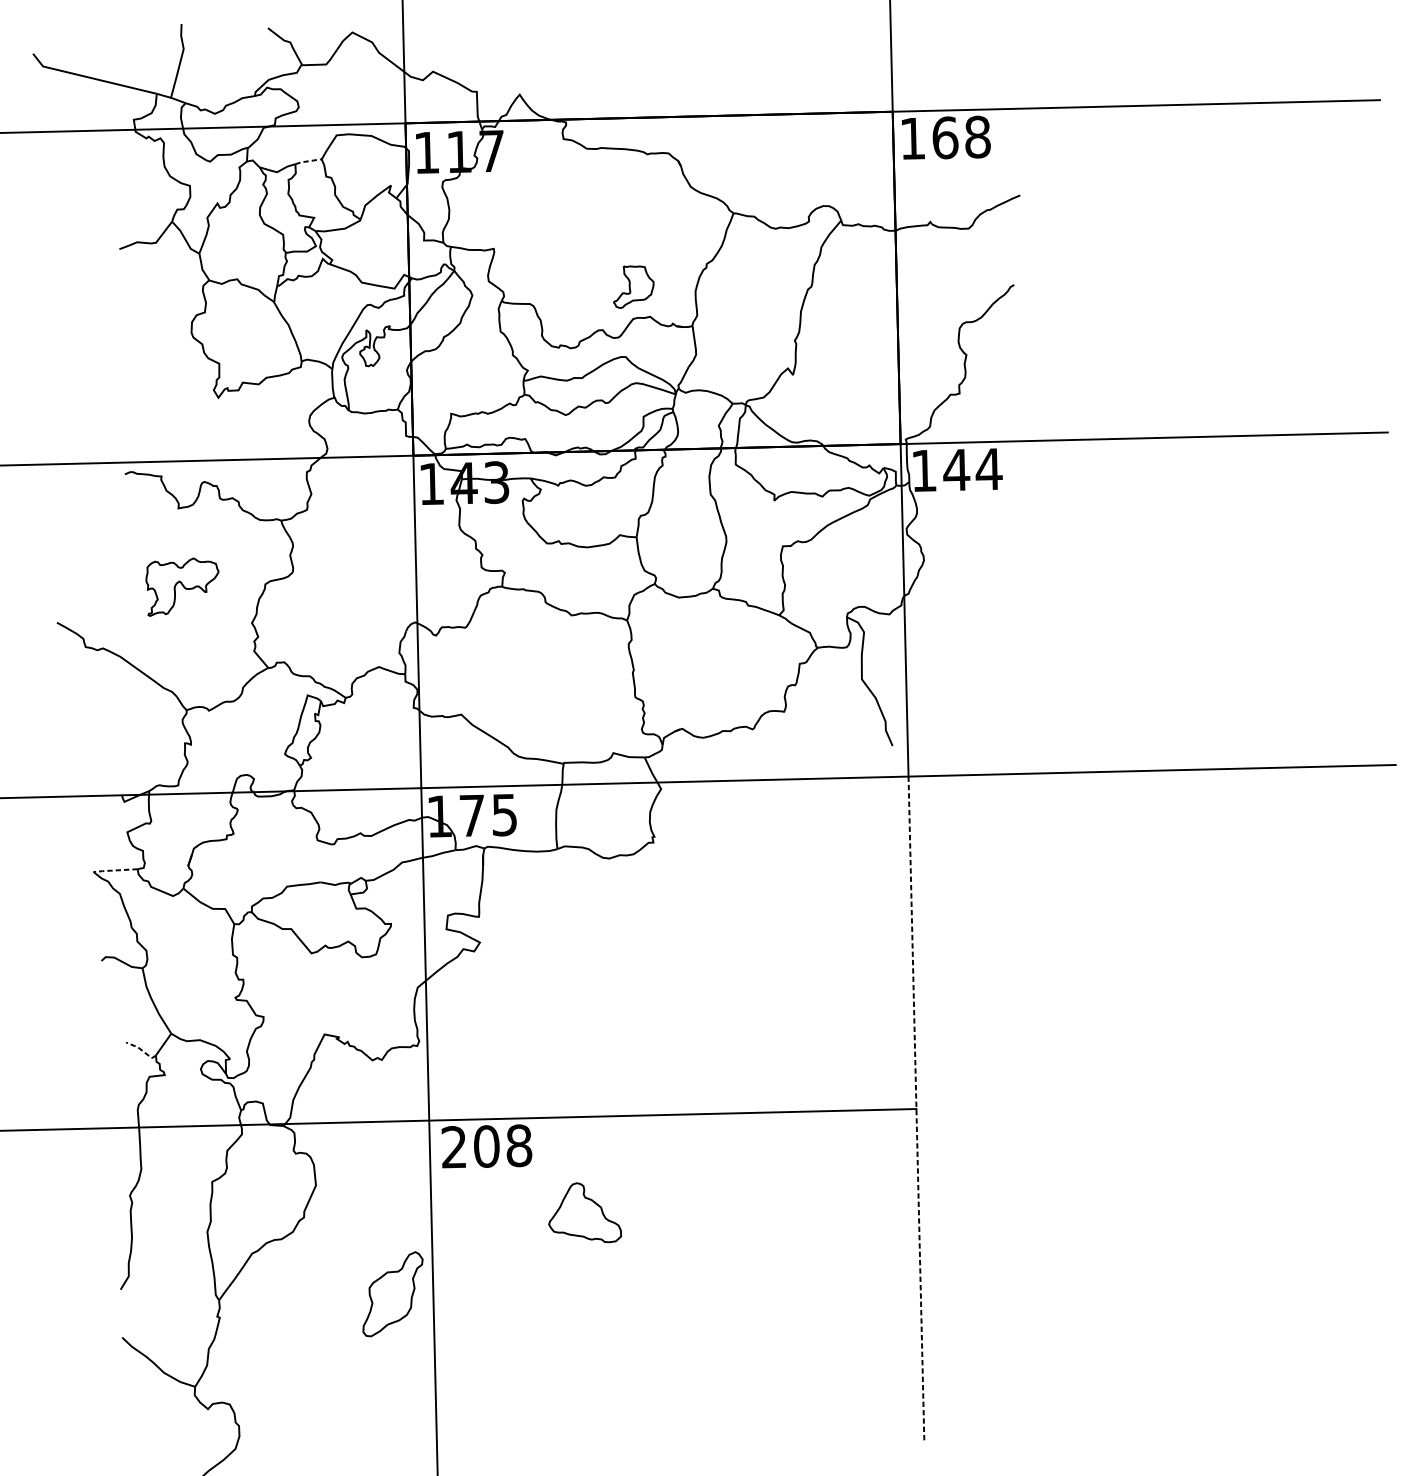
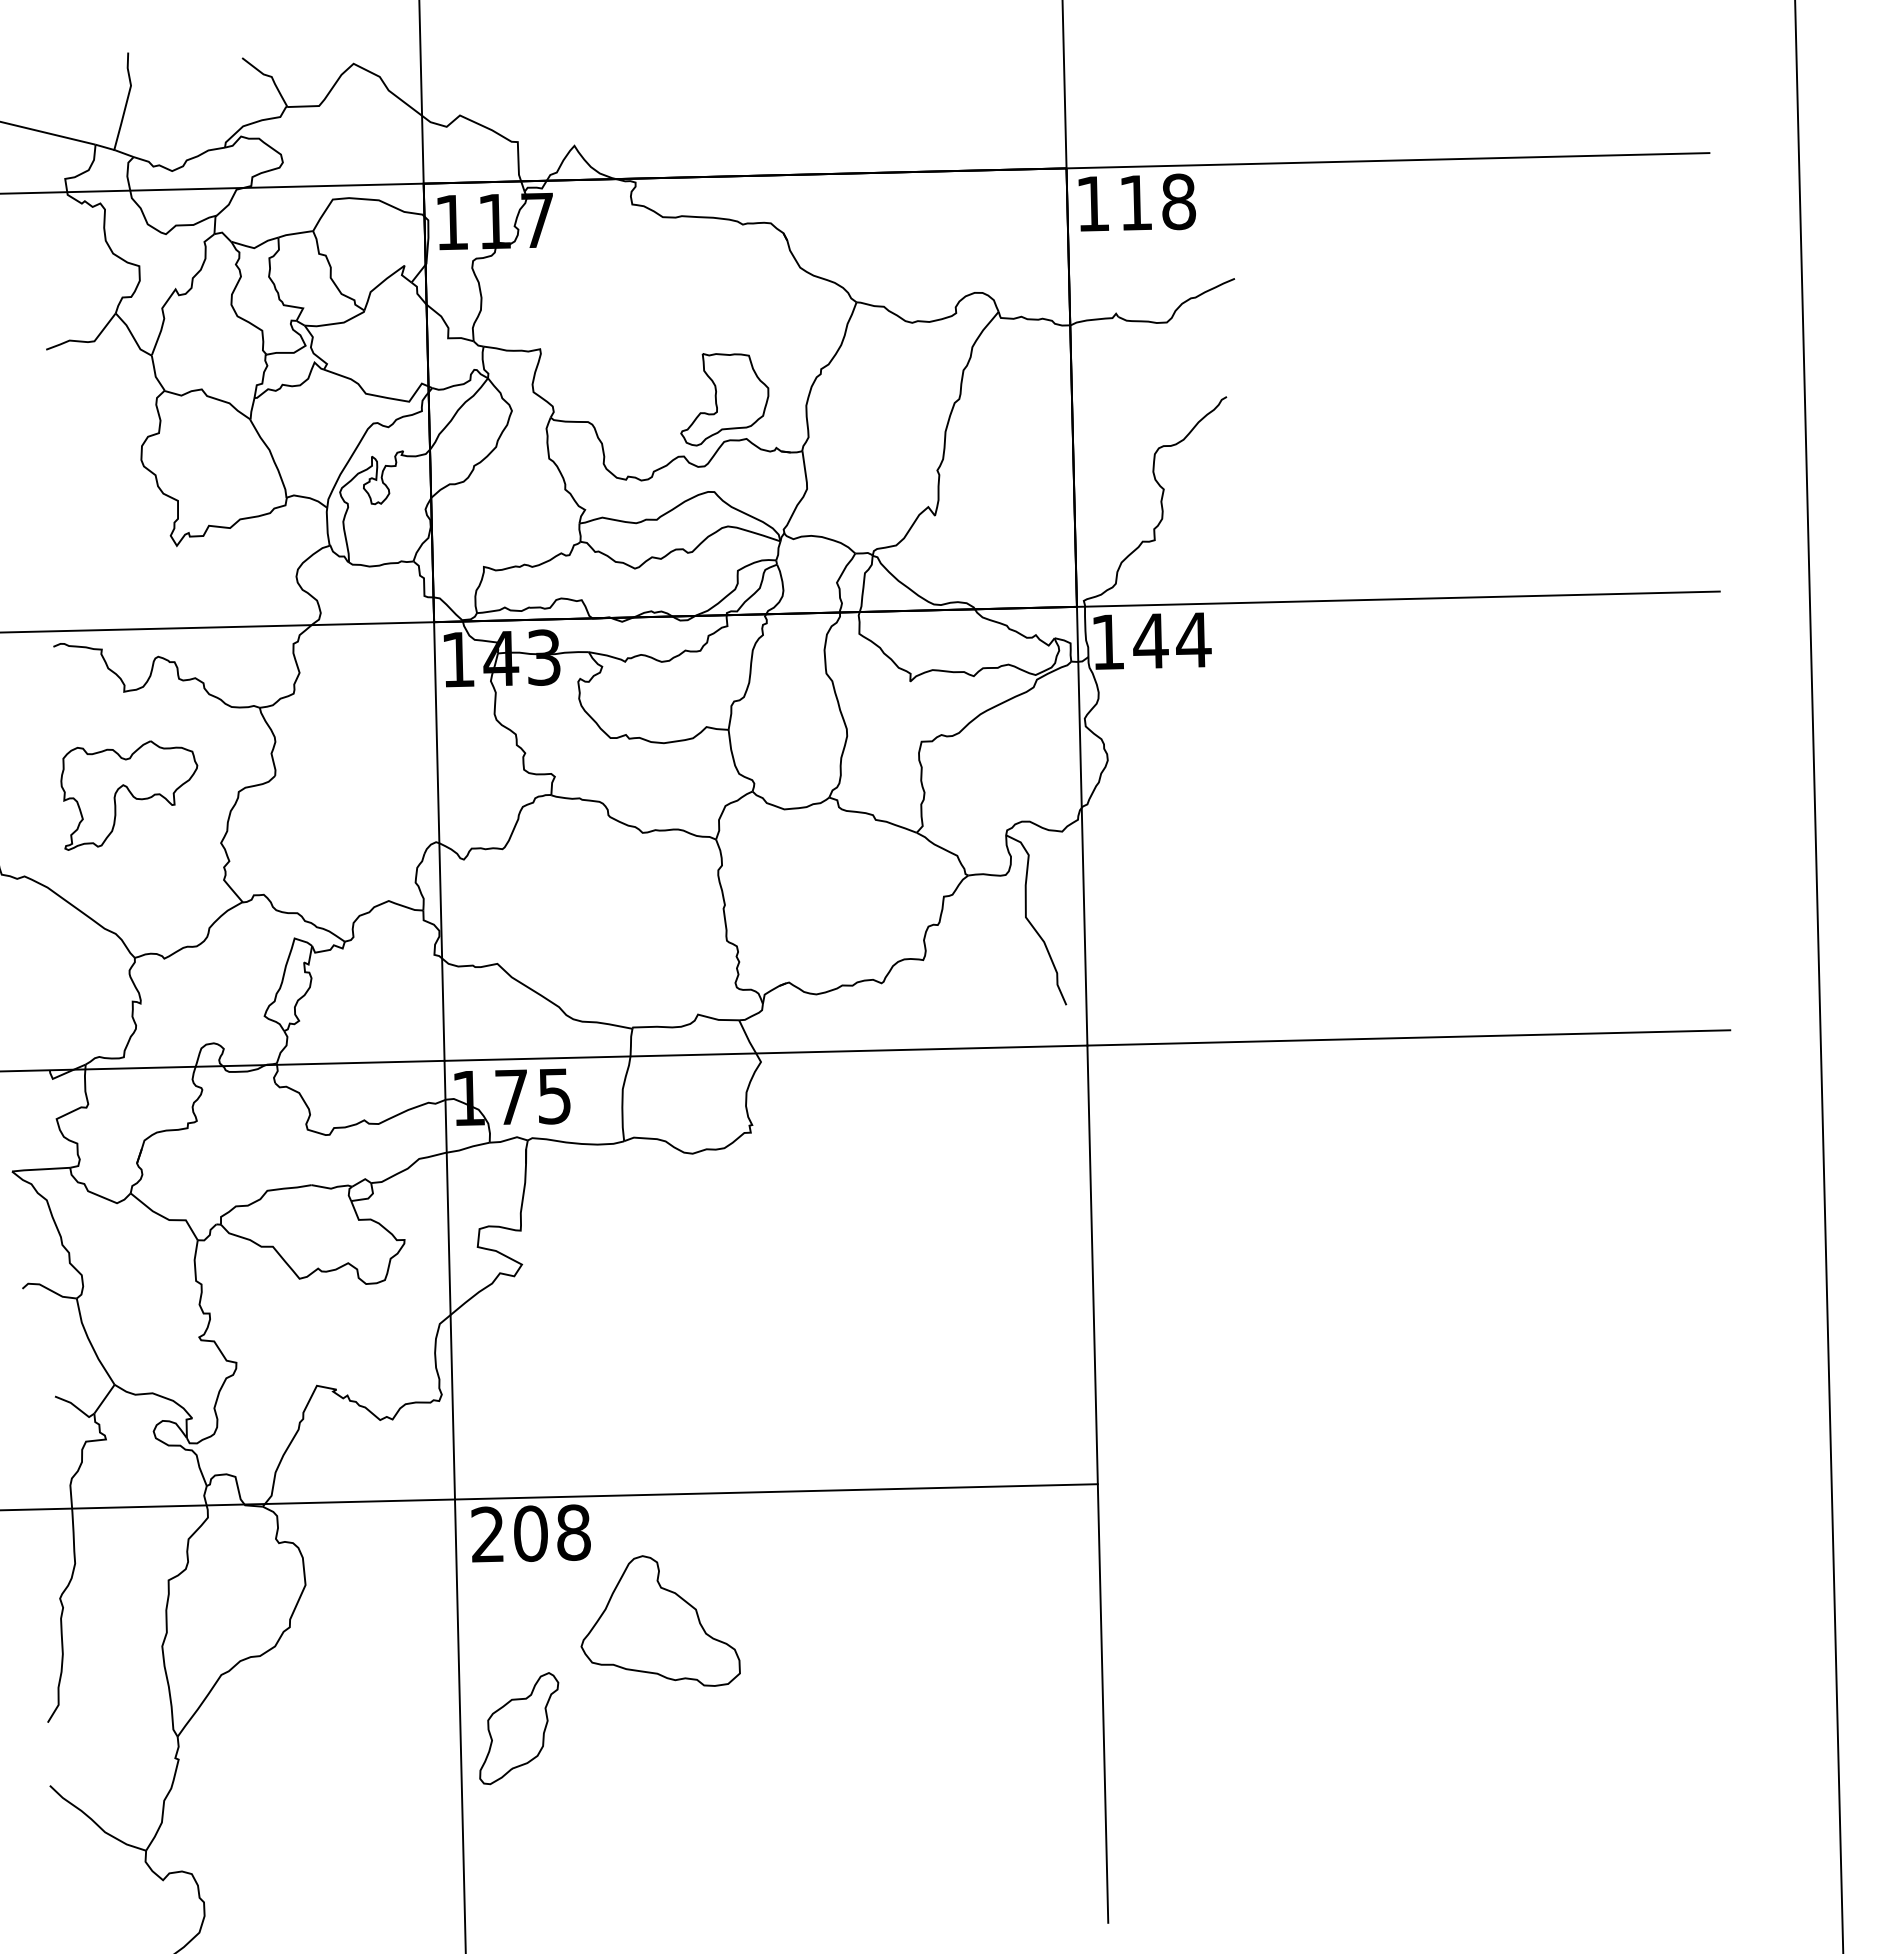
text: (945, 137) -> (1136, 202), 168 -> 118
line: (307, 161) -> (294, 233), dashed -> solid
part: (633, 286) -> (724, 399), size x1.67
part: (182, 587) -> (129, 795), size x1.43
line: (115, 870) -> (41, 1169), dashed -> solid
line: (142, 1050) -> (76, 1407), dashed -> solid
line: (916, 1109) -> (1097, 1484), dashed -> solid
part: (584, 1212) -> (660, 1620), size x1.67
part: (393, 1294) -> (519, 1728), moved

